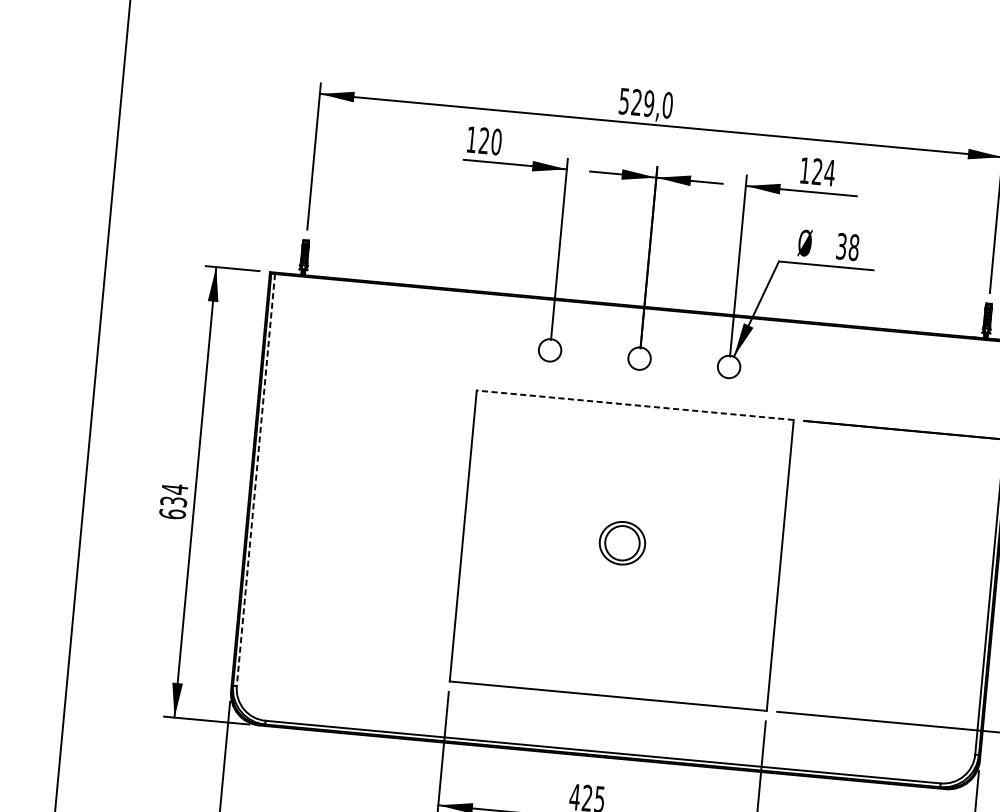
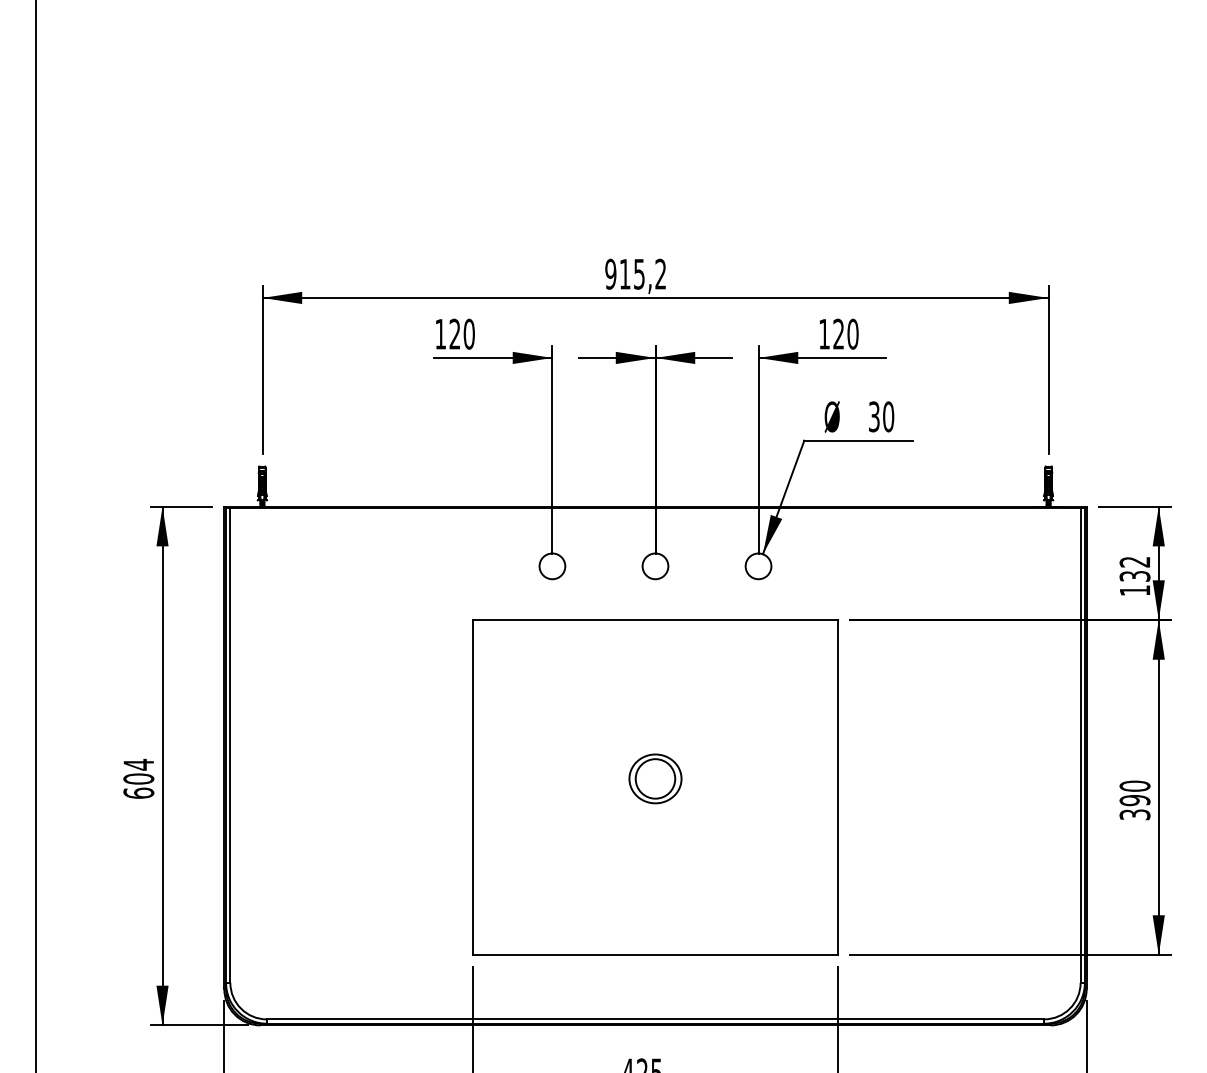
text: (645, 102) -> (635, 273), 529,0 -> 915,2
text: (829, 172) -> (852, 333), 124 -> 120
text: (853, 248) -> (888, 417), 38 -> 30
line: (635, 405) -> (655, 620), dashed -> solid
line: (255, 480) -> (230, 746), dashed -> solid
text: (173, 501) -> (138, 778), 634 -> 604

